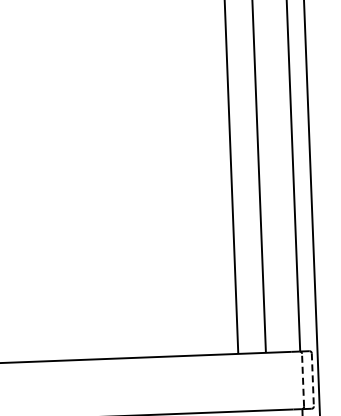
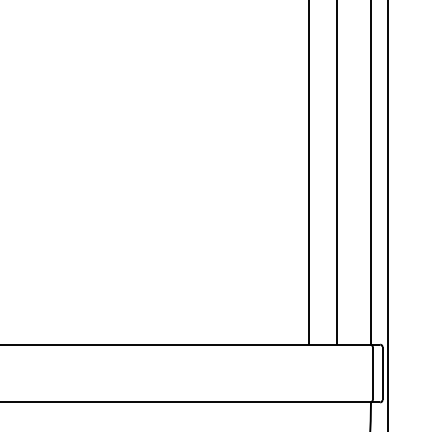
line: (312, 379) -> (382, 373), dashed -> solid
line: (302, 380) -> (372, 373), dashed -> solid

